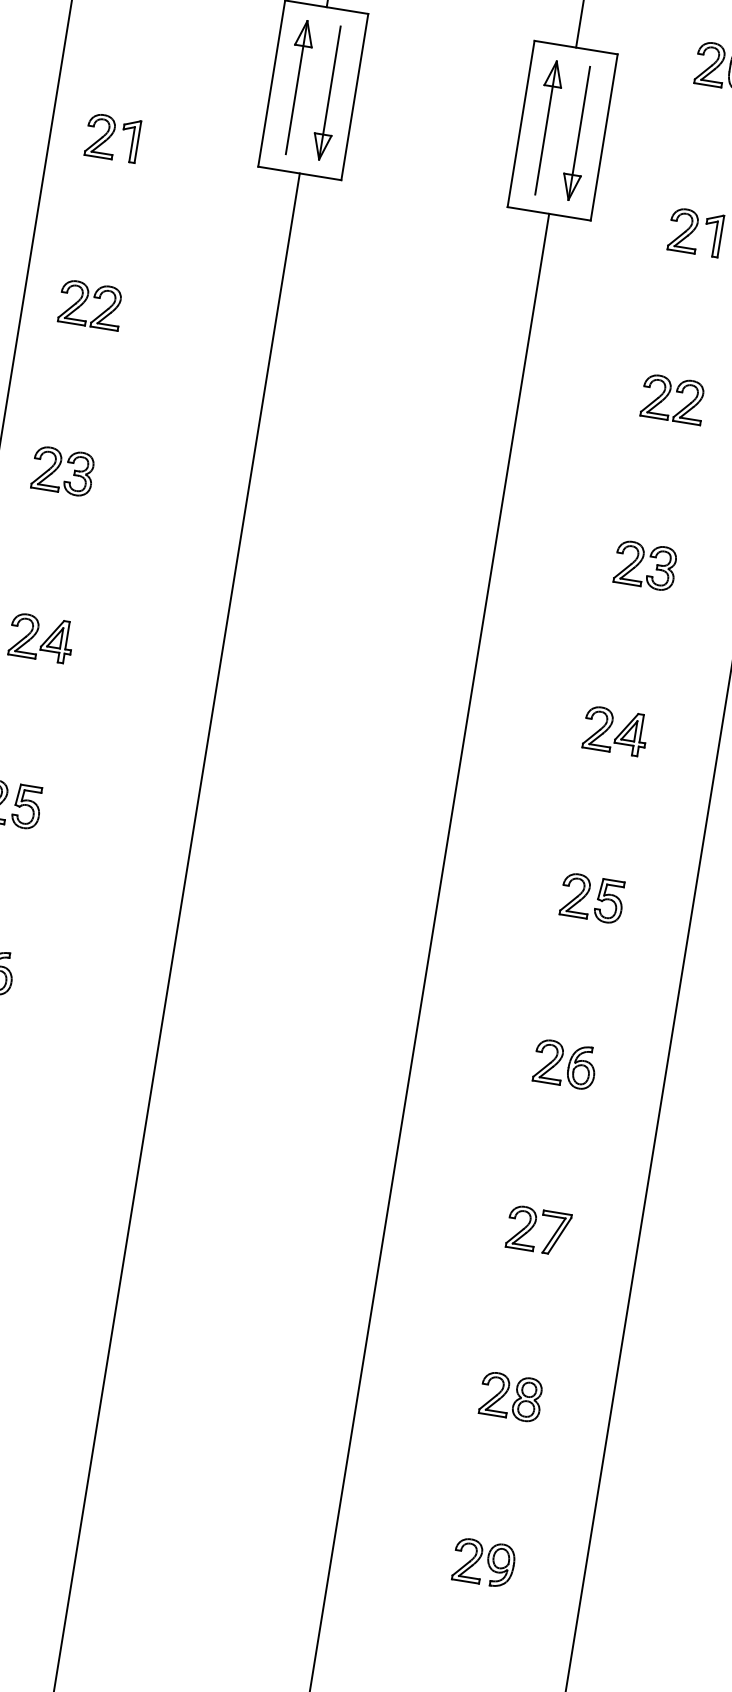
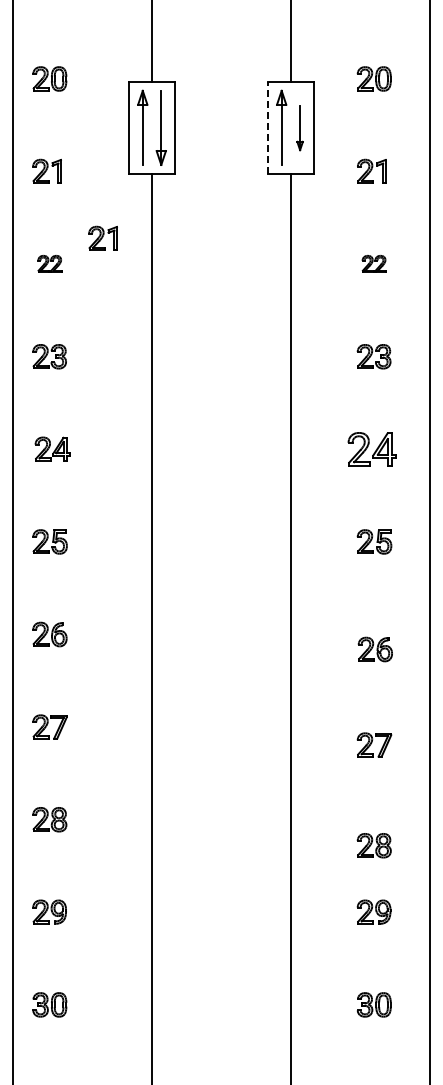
line: (520, 123) -> (267, 127), solid -> dashed
part: (578, 132) -> (299, 127), size x0.6
part: (192, 272) -> (102, 237), added
part: (89, 303) -> (49, 263), size x0.7
part: (671, 398) -> (373, 263), size x0.7
part: (615, 730) -> (372, 448), size x1.4
part: (563, 1064) -> (374, 649), moved
part: (538, 1229) -> (374, 744), moved
part: (509, 1396) -> (373, 845), moved

